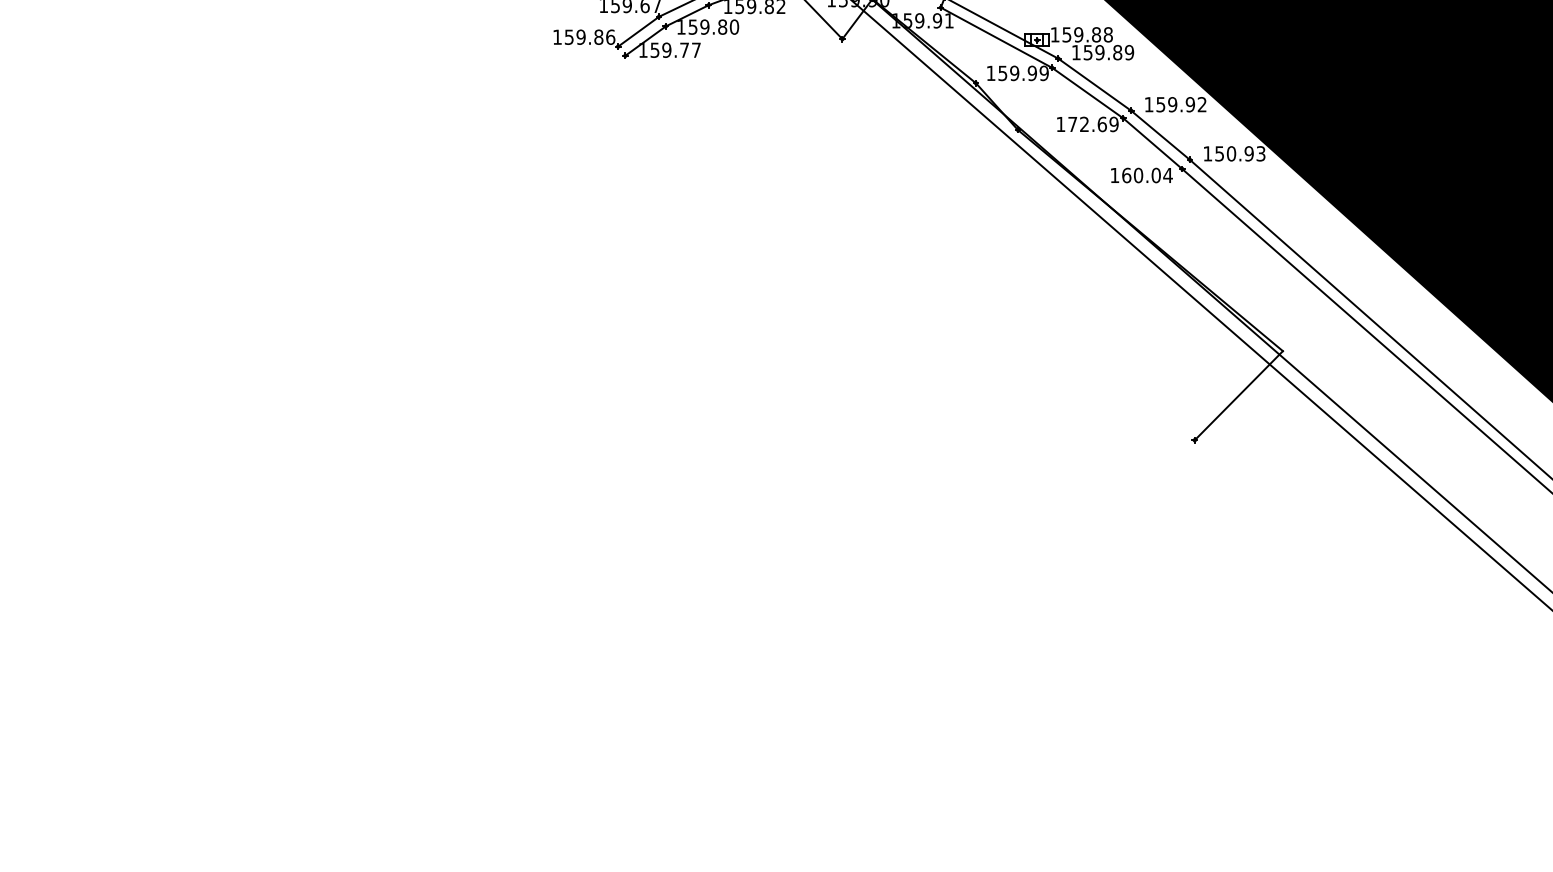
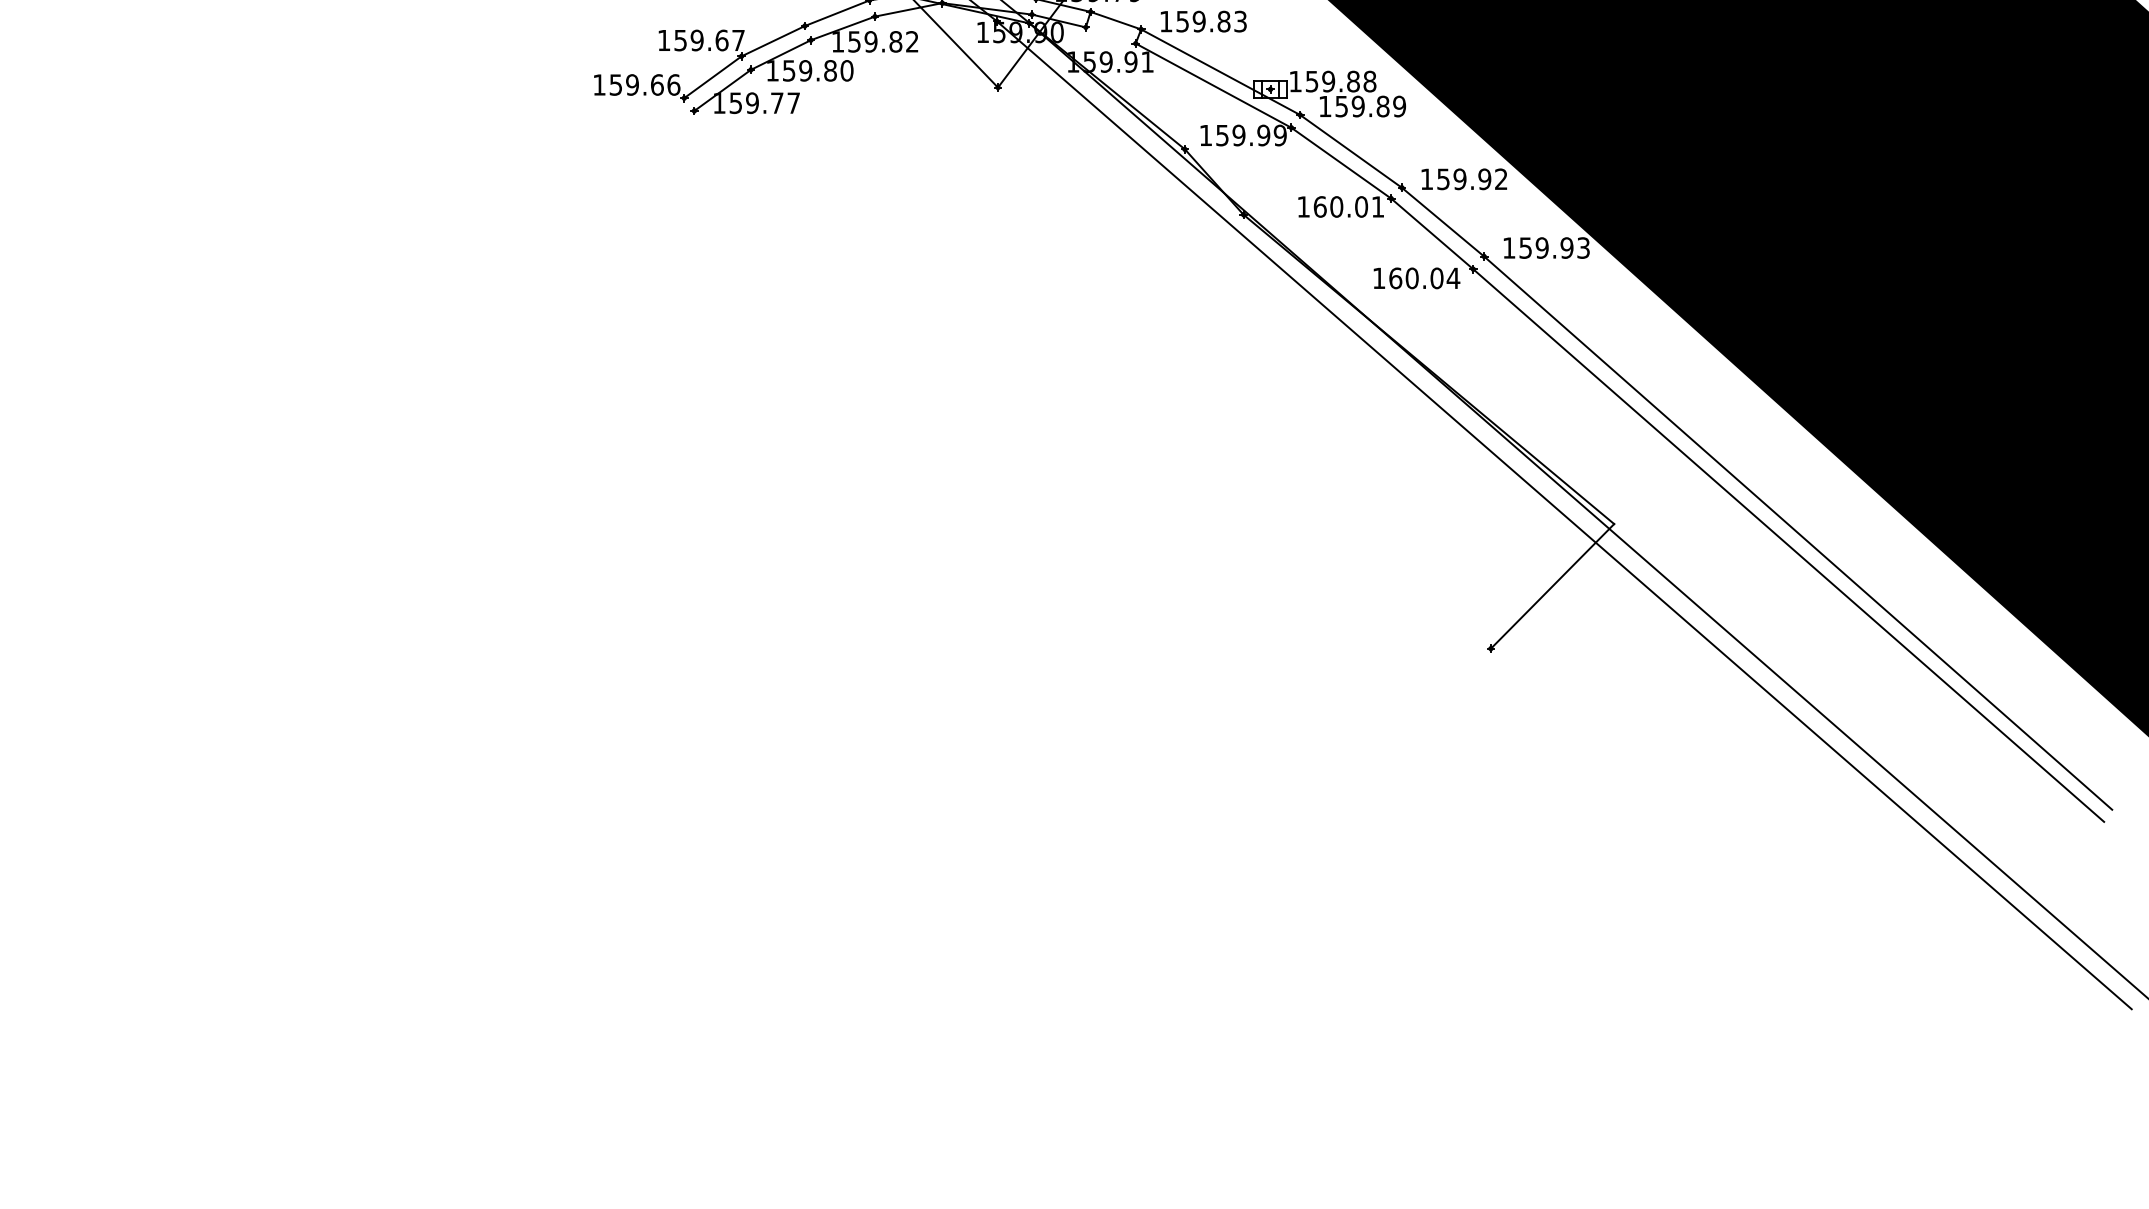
text: (598, 36) -> (656, 83), 159.86 -> 159.66
text: (1093, 124) -> (1349, 207), 172.69 -> 160.01
text: (1231, 153) -> (1542, 247), 150.93 -> 159.93

